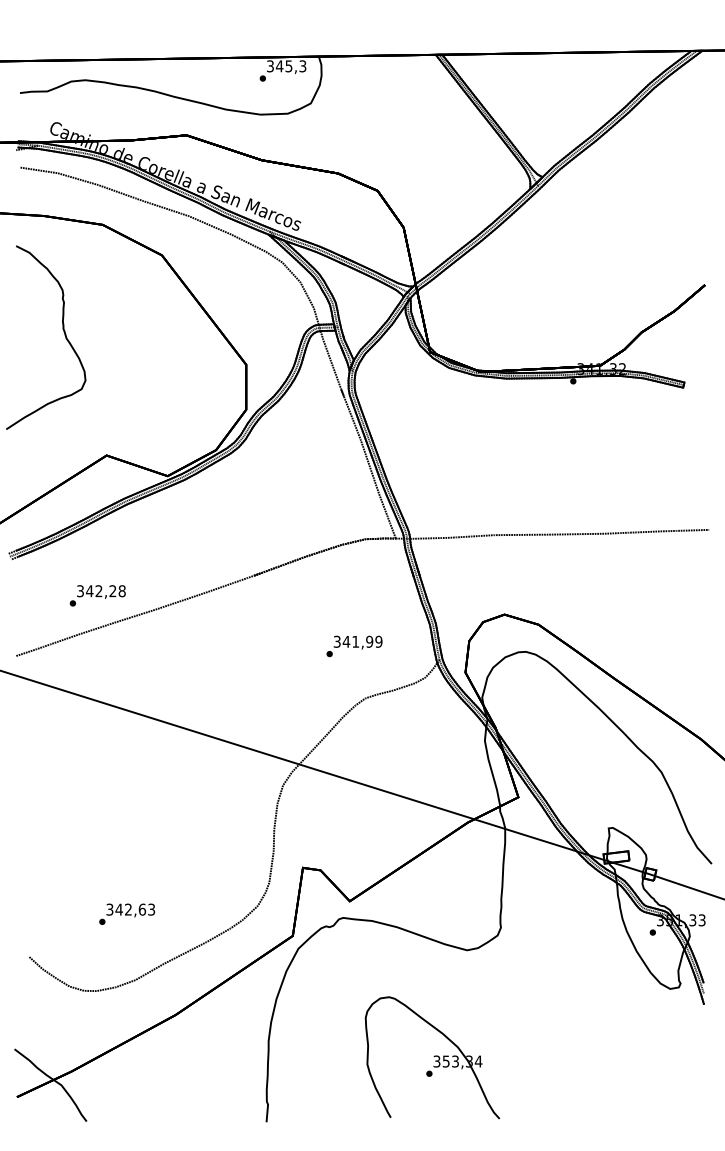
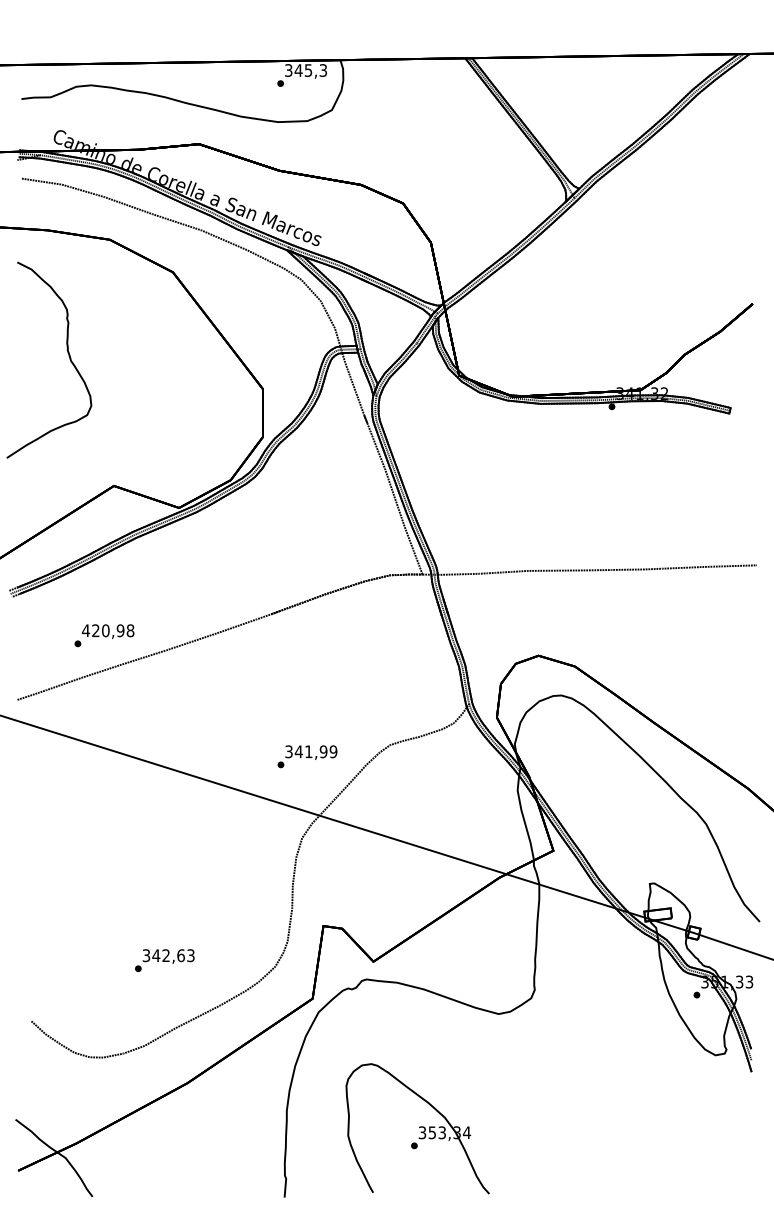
text: (95, 590) -> (102, 630), 342,28 -> 420,98
text: (354, 646) -> (307, 756), moved
text: (126, 914) -> (164, 960), moved
part: (432, 1057) -> (417, 1128), moved

